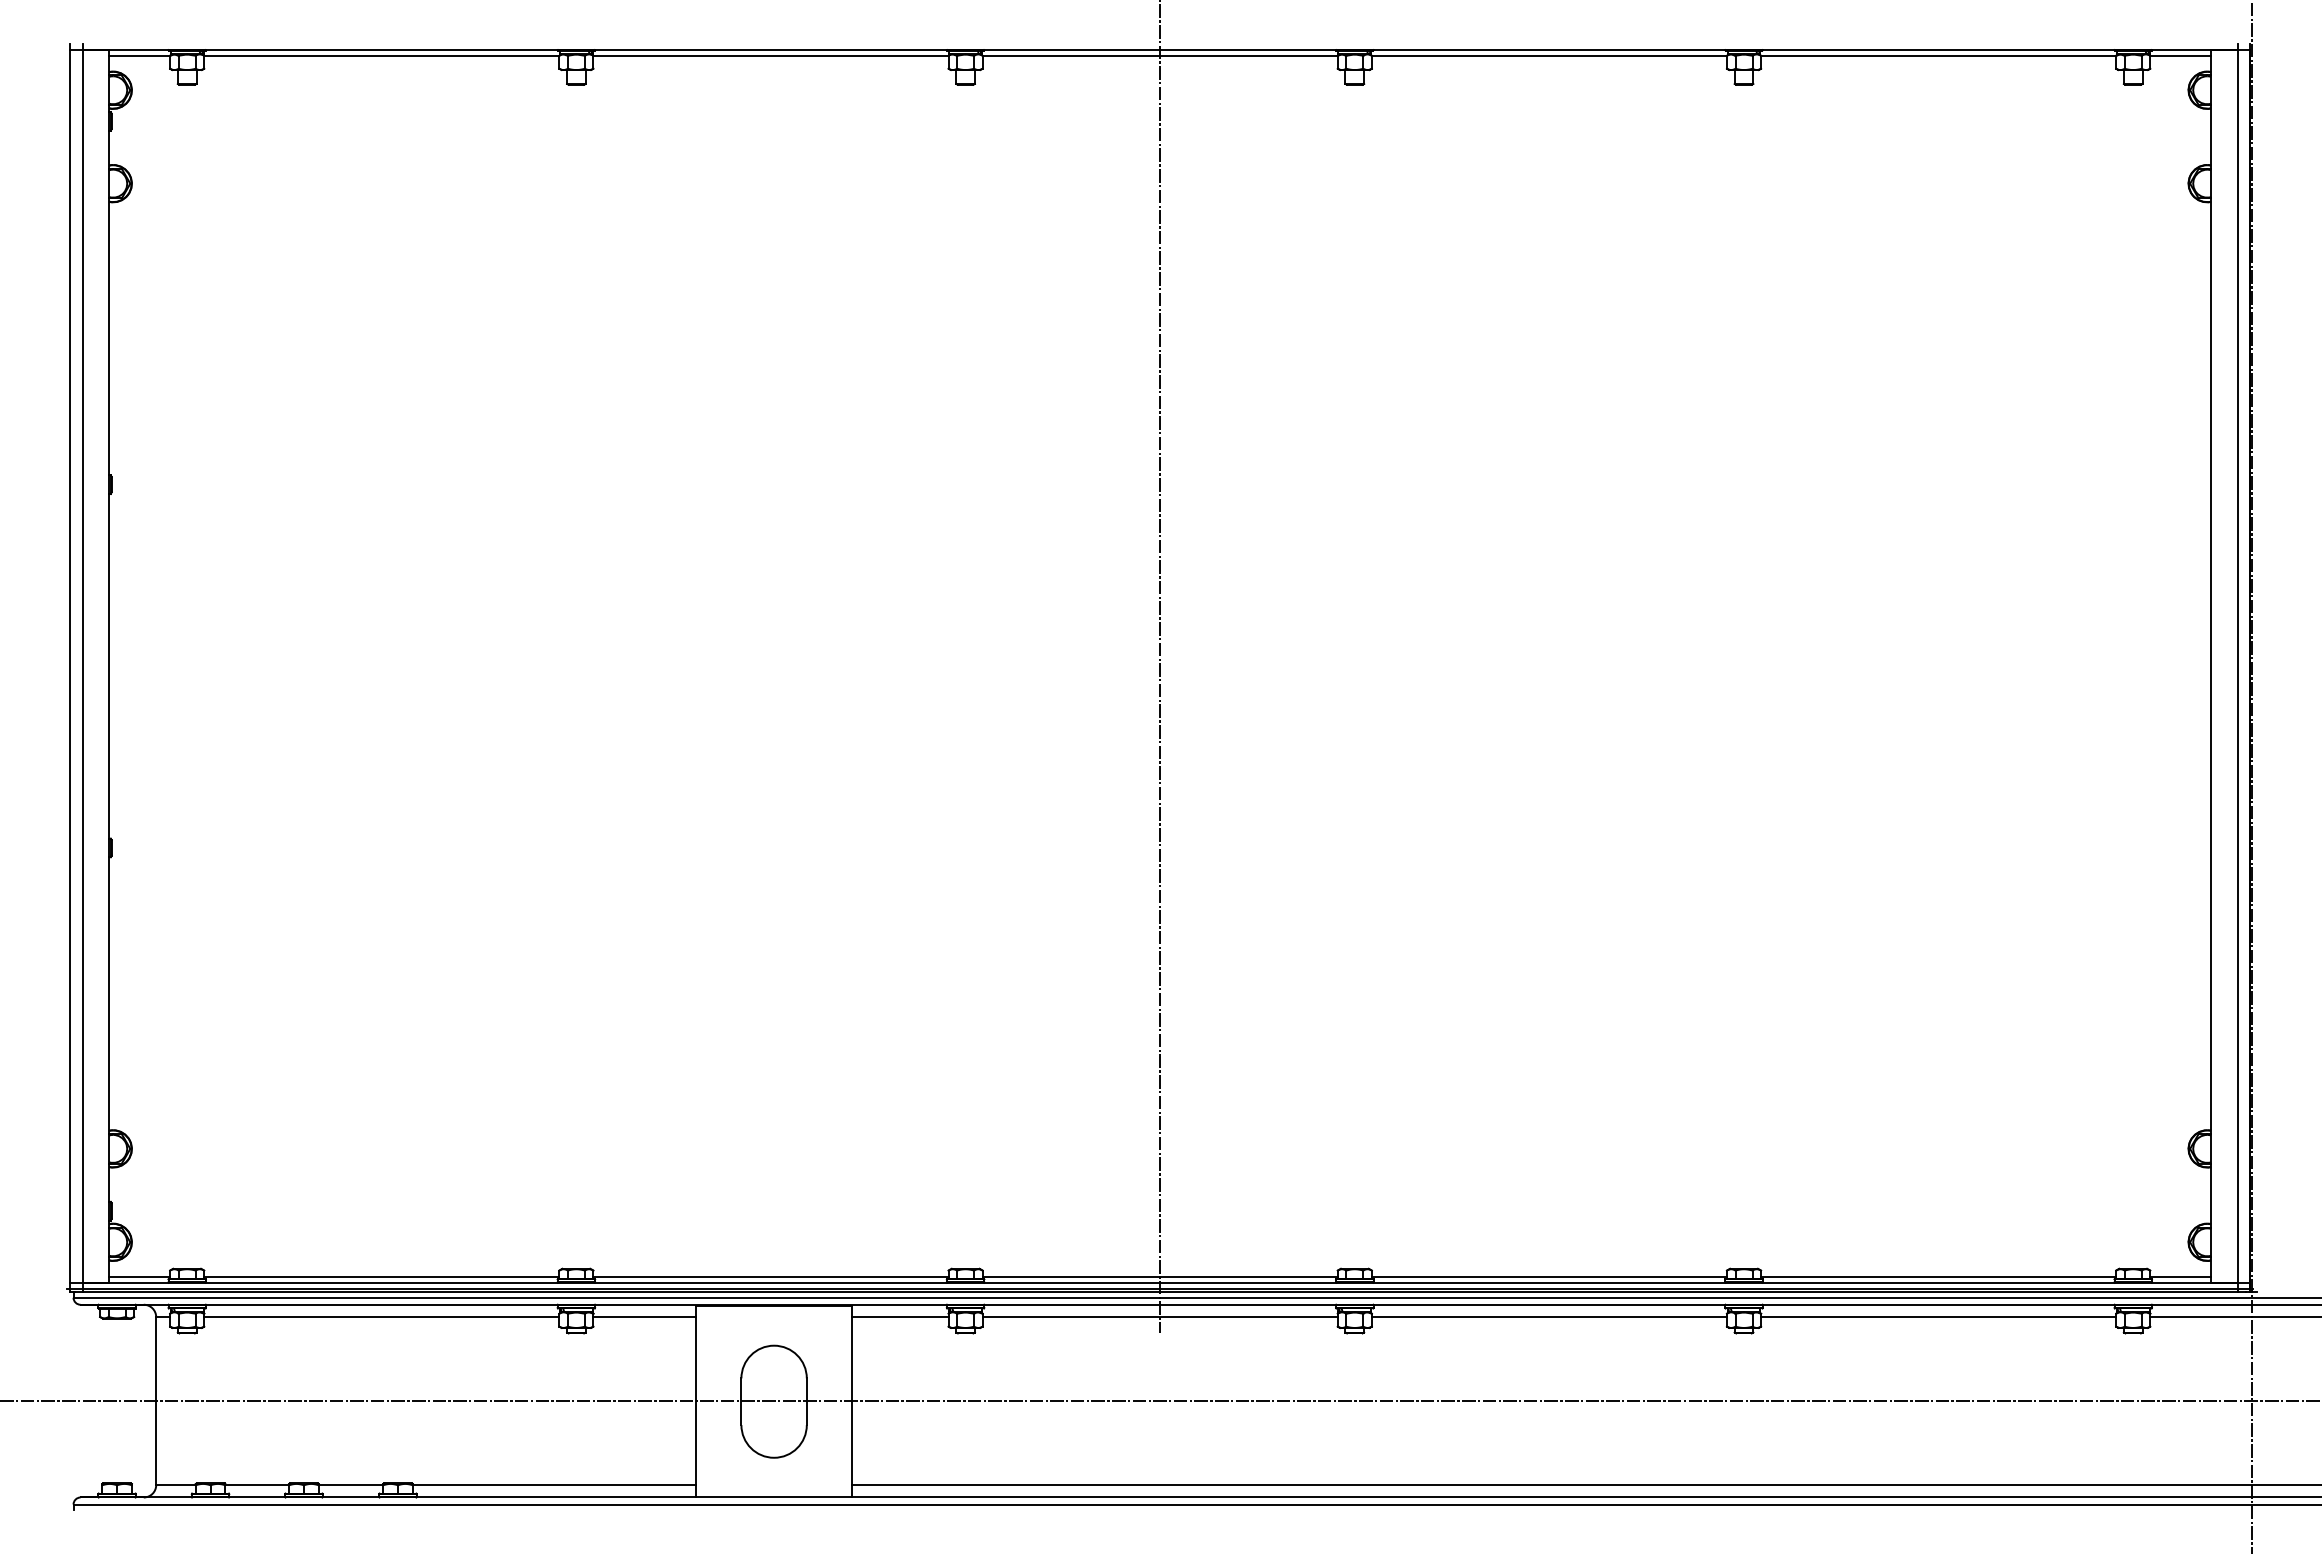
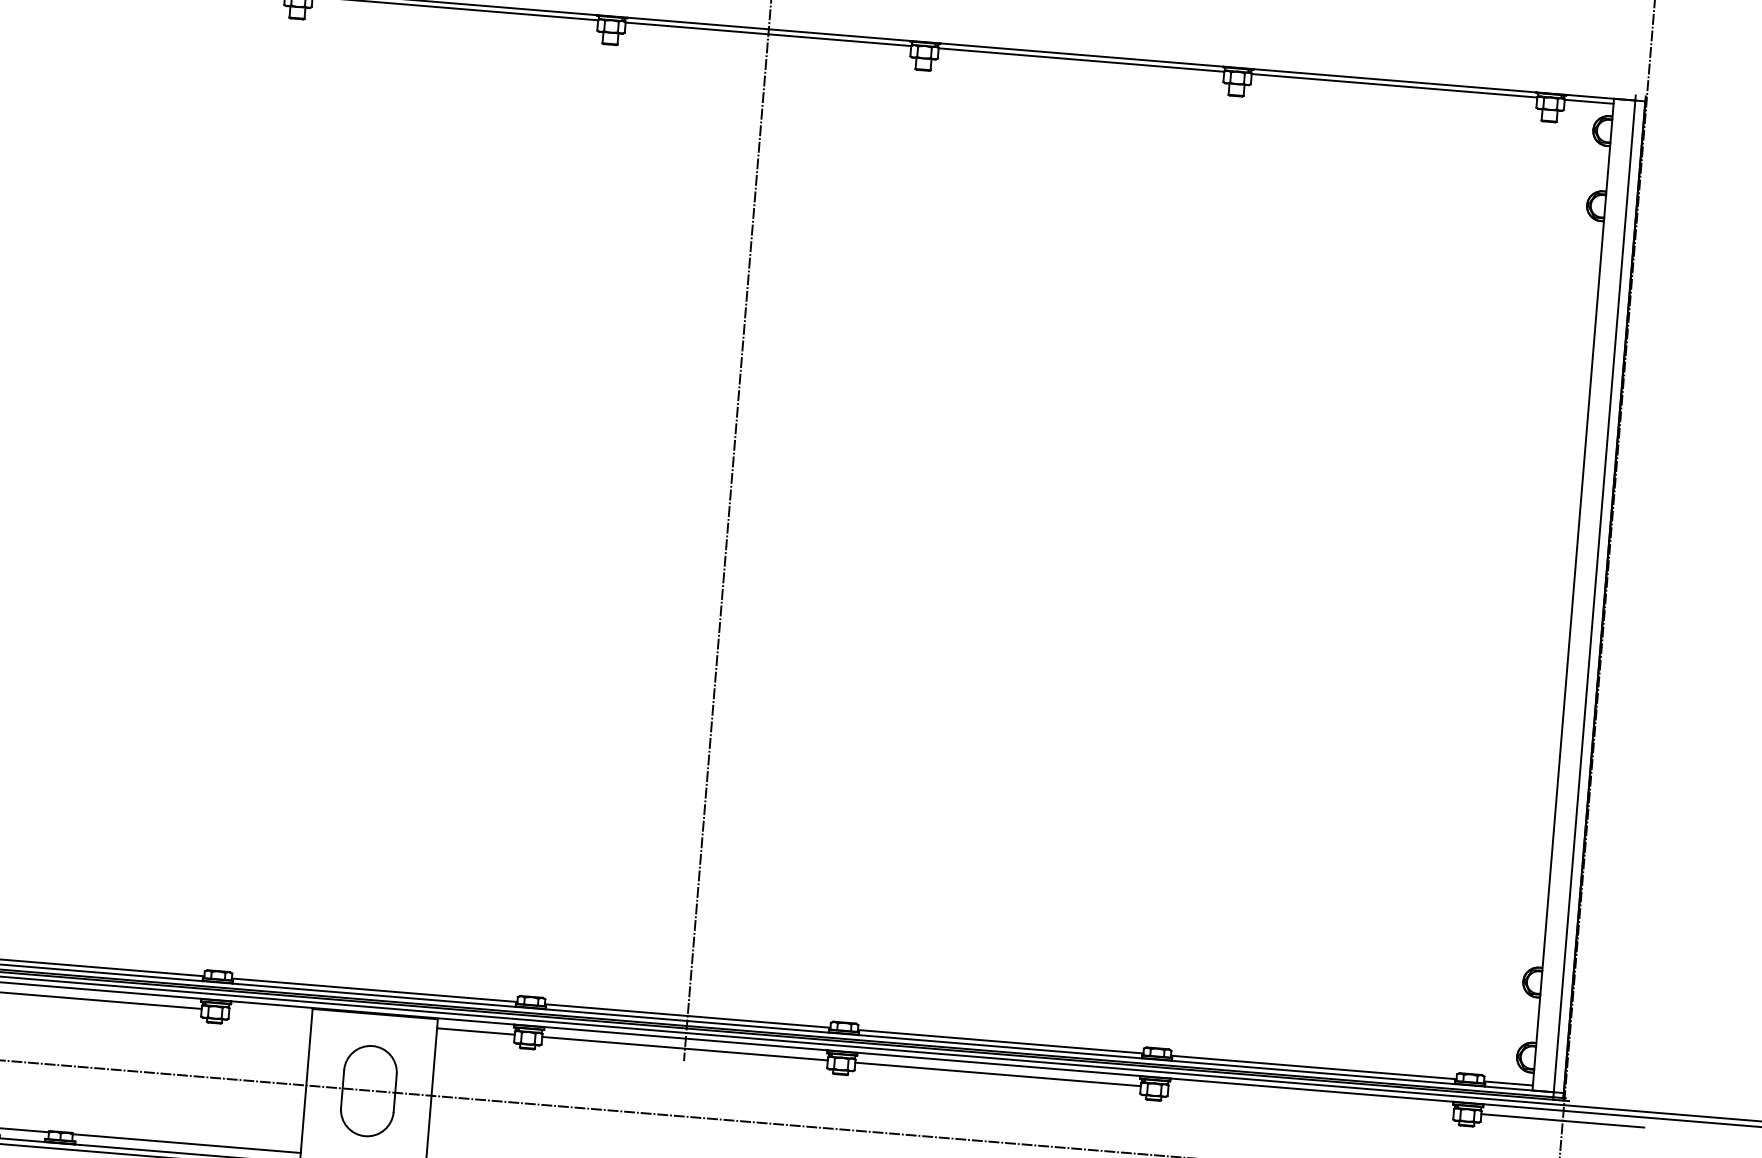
line: (644, 1317) -> (270, 1014), removed
line: (1938, 1317) -> (1310, 1100), removed

